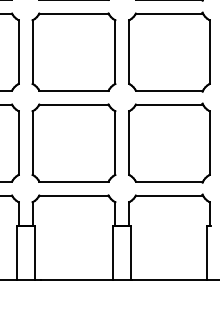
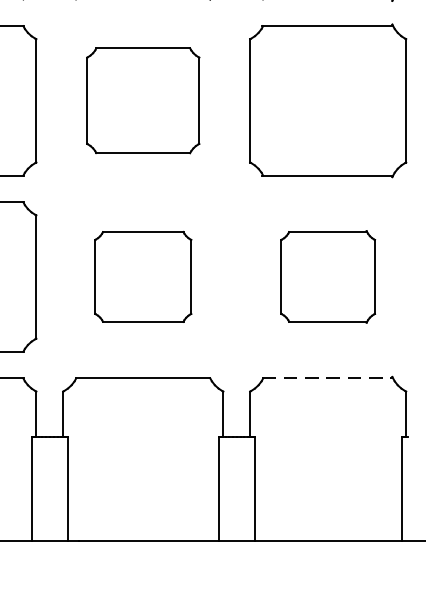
part: (73, 51) -> (142, 99), size x0.7
part: (73, 142) -> (142, 275), size x0.6
part: (169, 142) -> (328, 275), size x0.6
line: (169, 195) -> (328, 378), solid -> dashed

